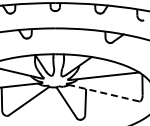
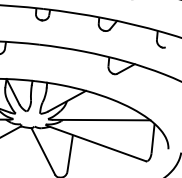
line: (103, 93) -> (96, 144), dashed -> solid

